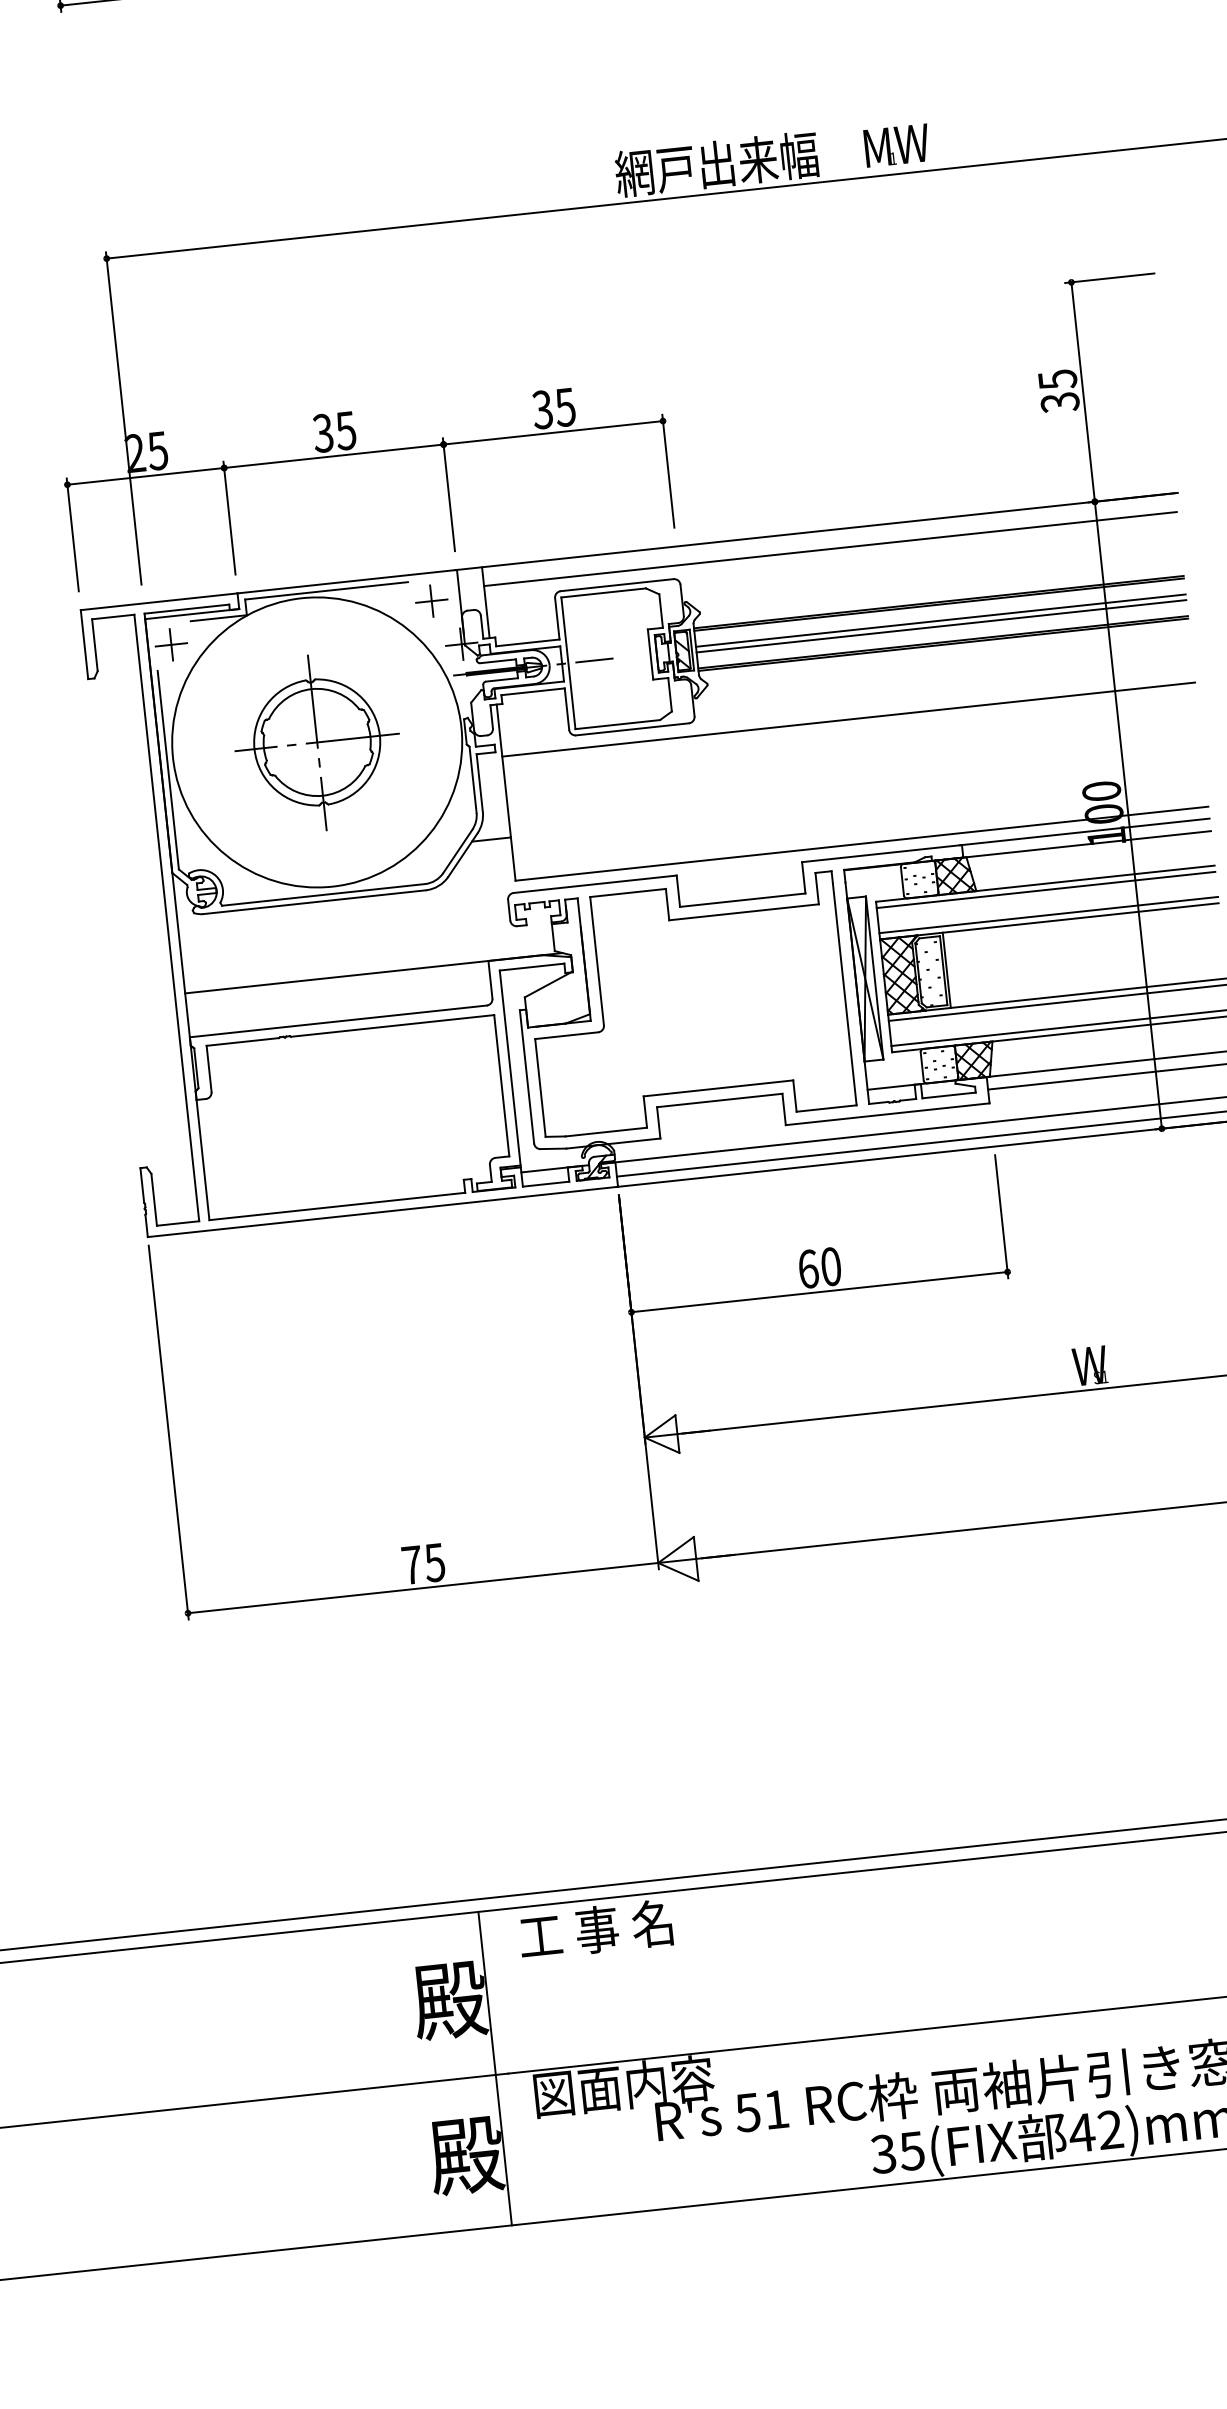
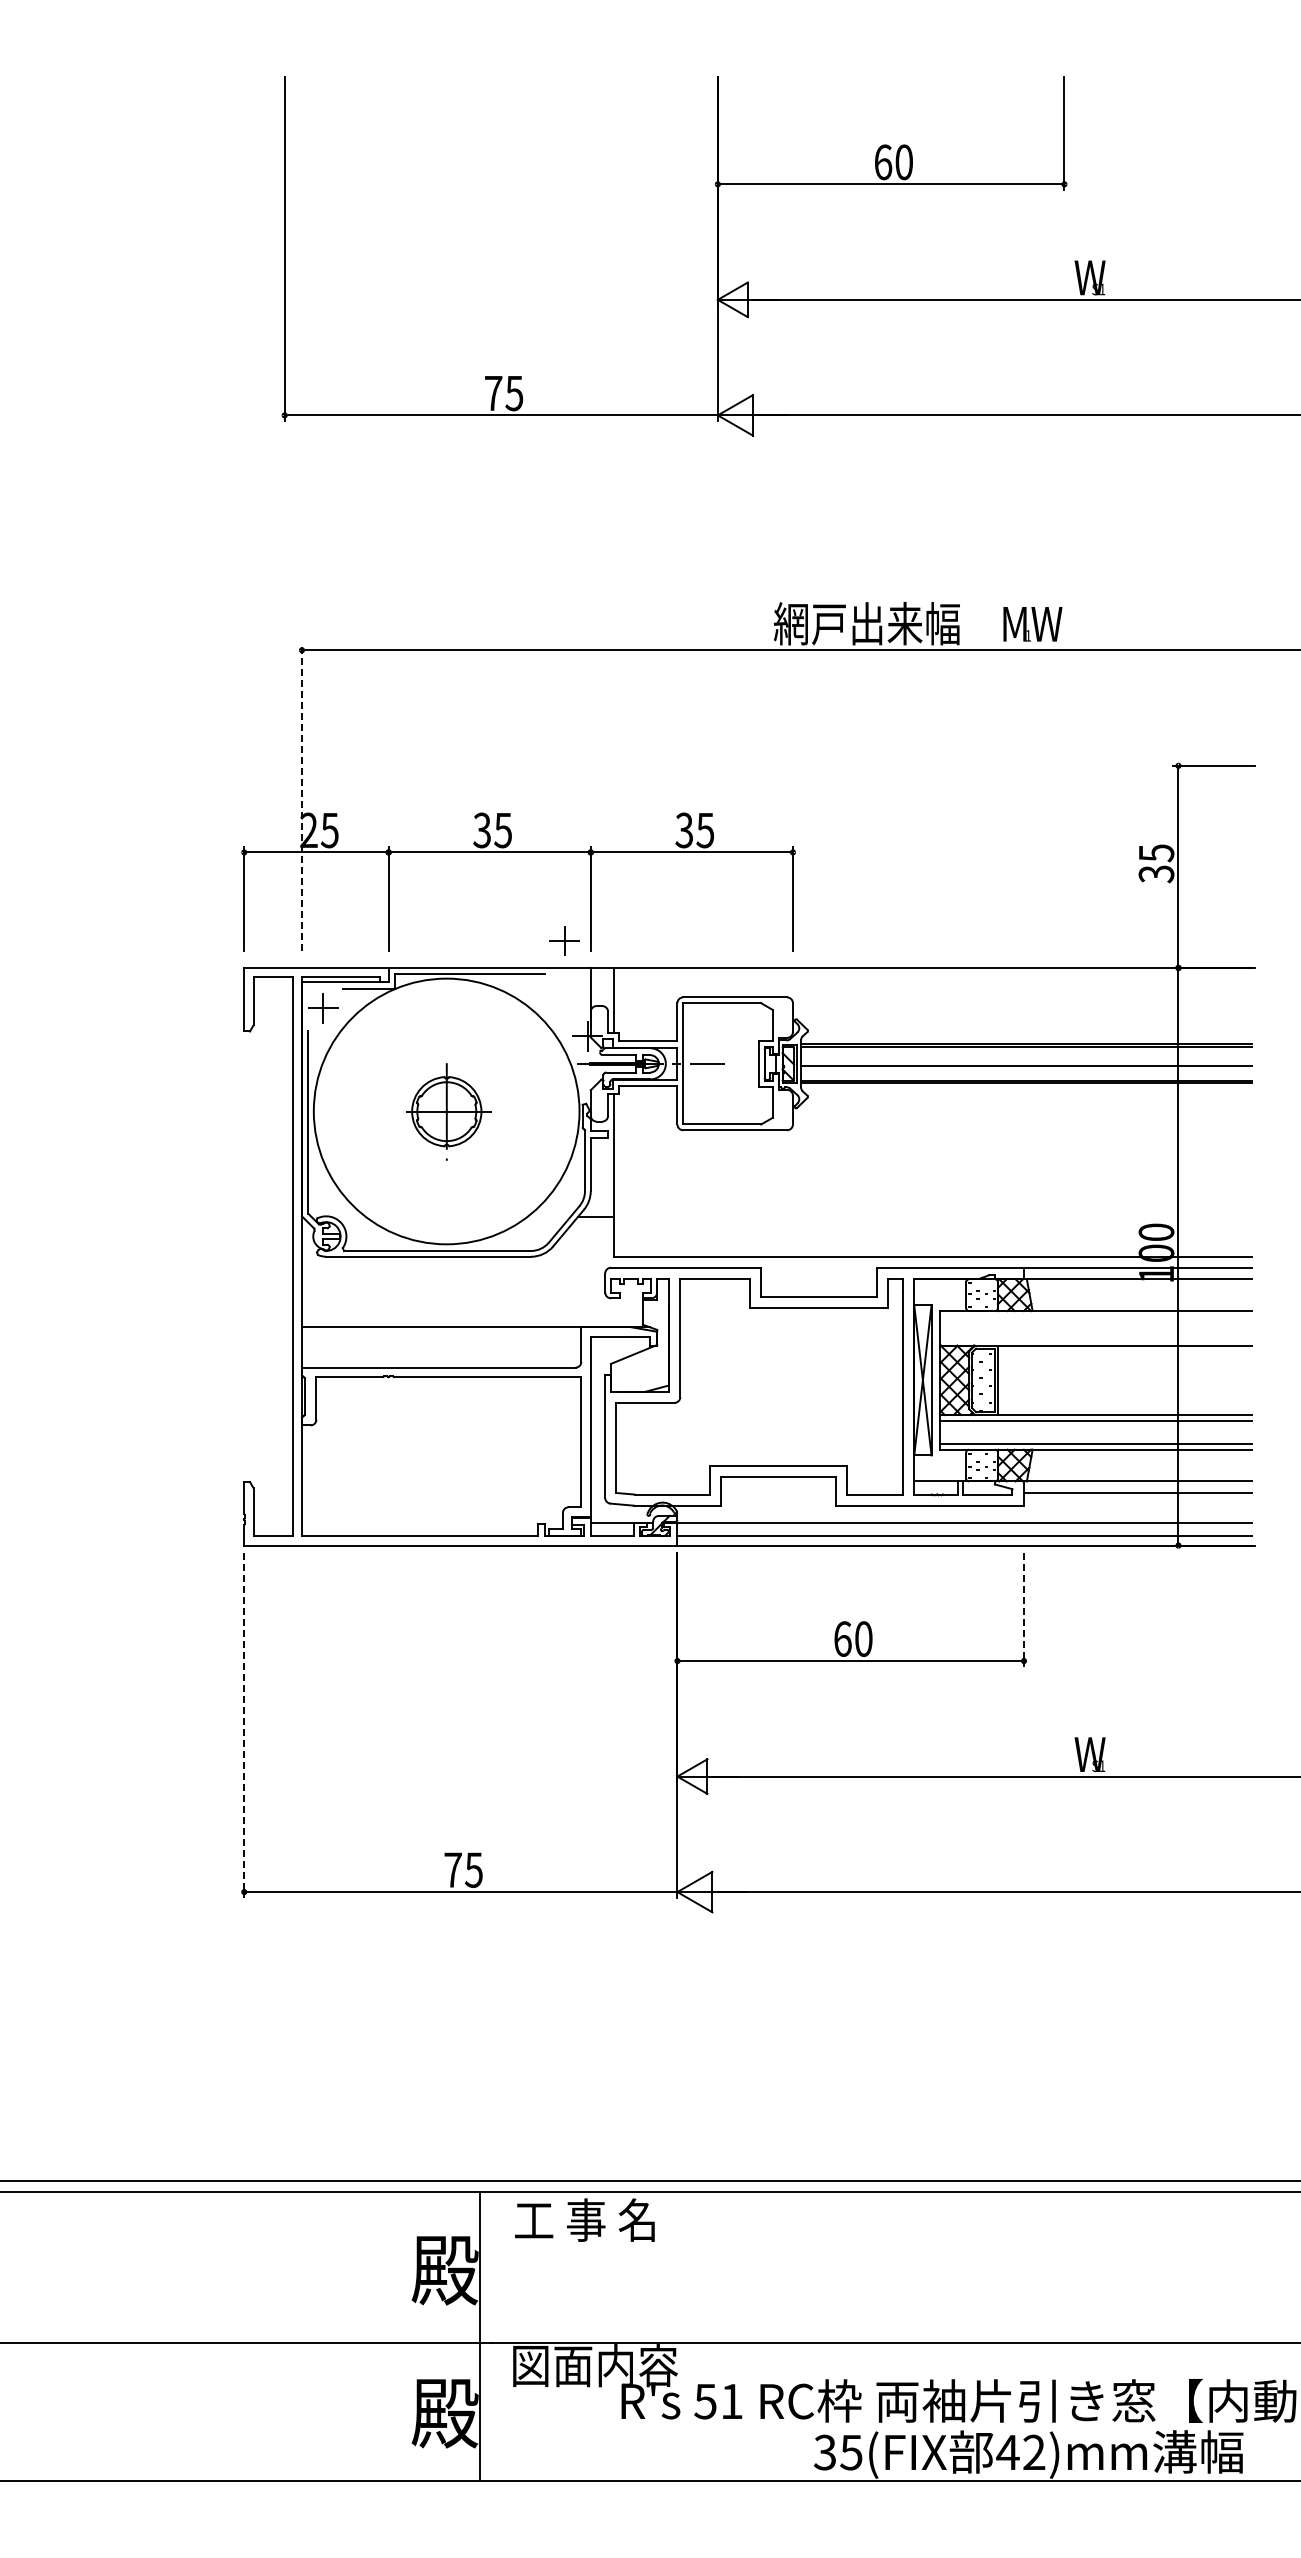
line: (123, 418) -> (301, 797), solid -> dashed
line: (829, 549) -> (932, 985), removed
part: (431, 600) -> (564, 940), moved
line: (940, 620) -> (1026, 1061), removed
line: (848, 719) -> (932, 1142), removed
part: (317, 742) -> (446, 1111), size x0.6
line: (1046, 889) -> (1096, 1316), removed
line: (1048, 914) -> (1096, 1339), removed
line: (1001, 1217) -> (1023, 1610), solid -> dashed
line: (169, 1433) -> (244, 1726), solid -> dashed

